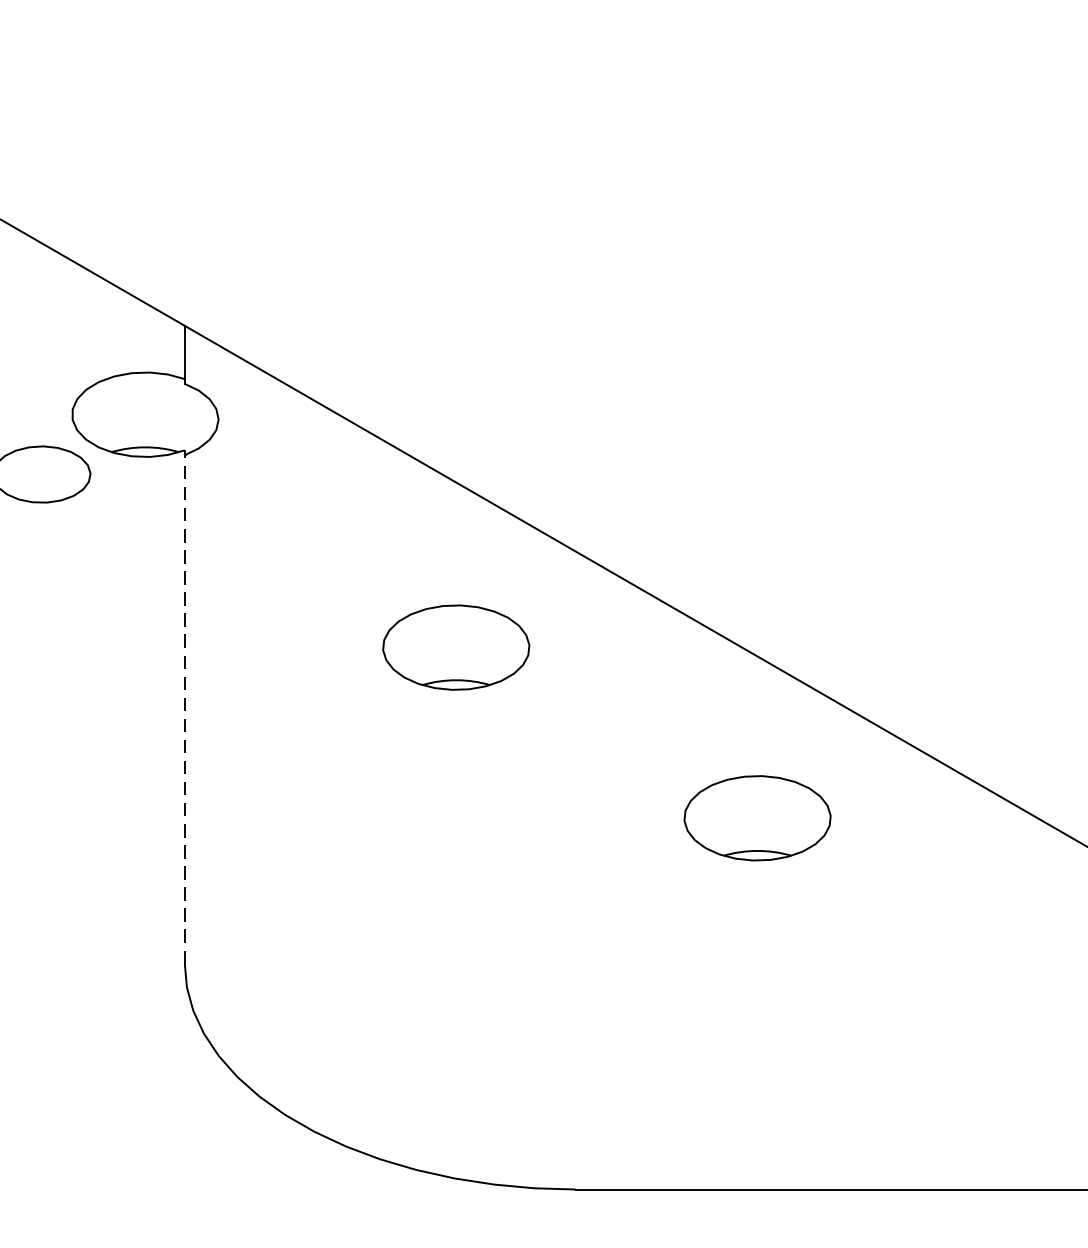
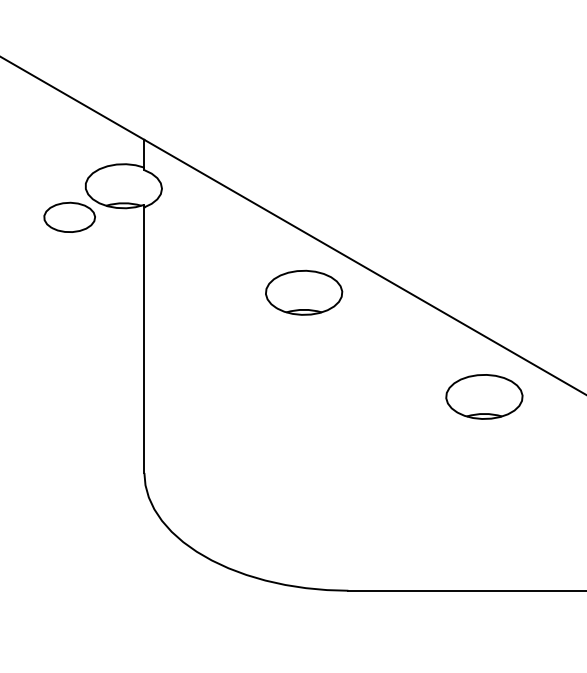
part: (457, 646) -> (304, 292), moved
line: (185, 706) -> (144, 338), dashed -> solid
part: (757, 817) -> (484, 396), moved

